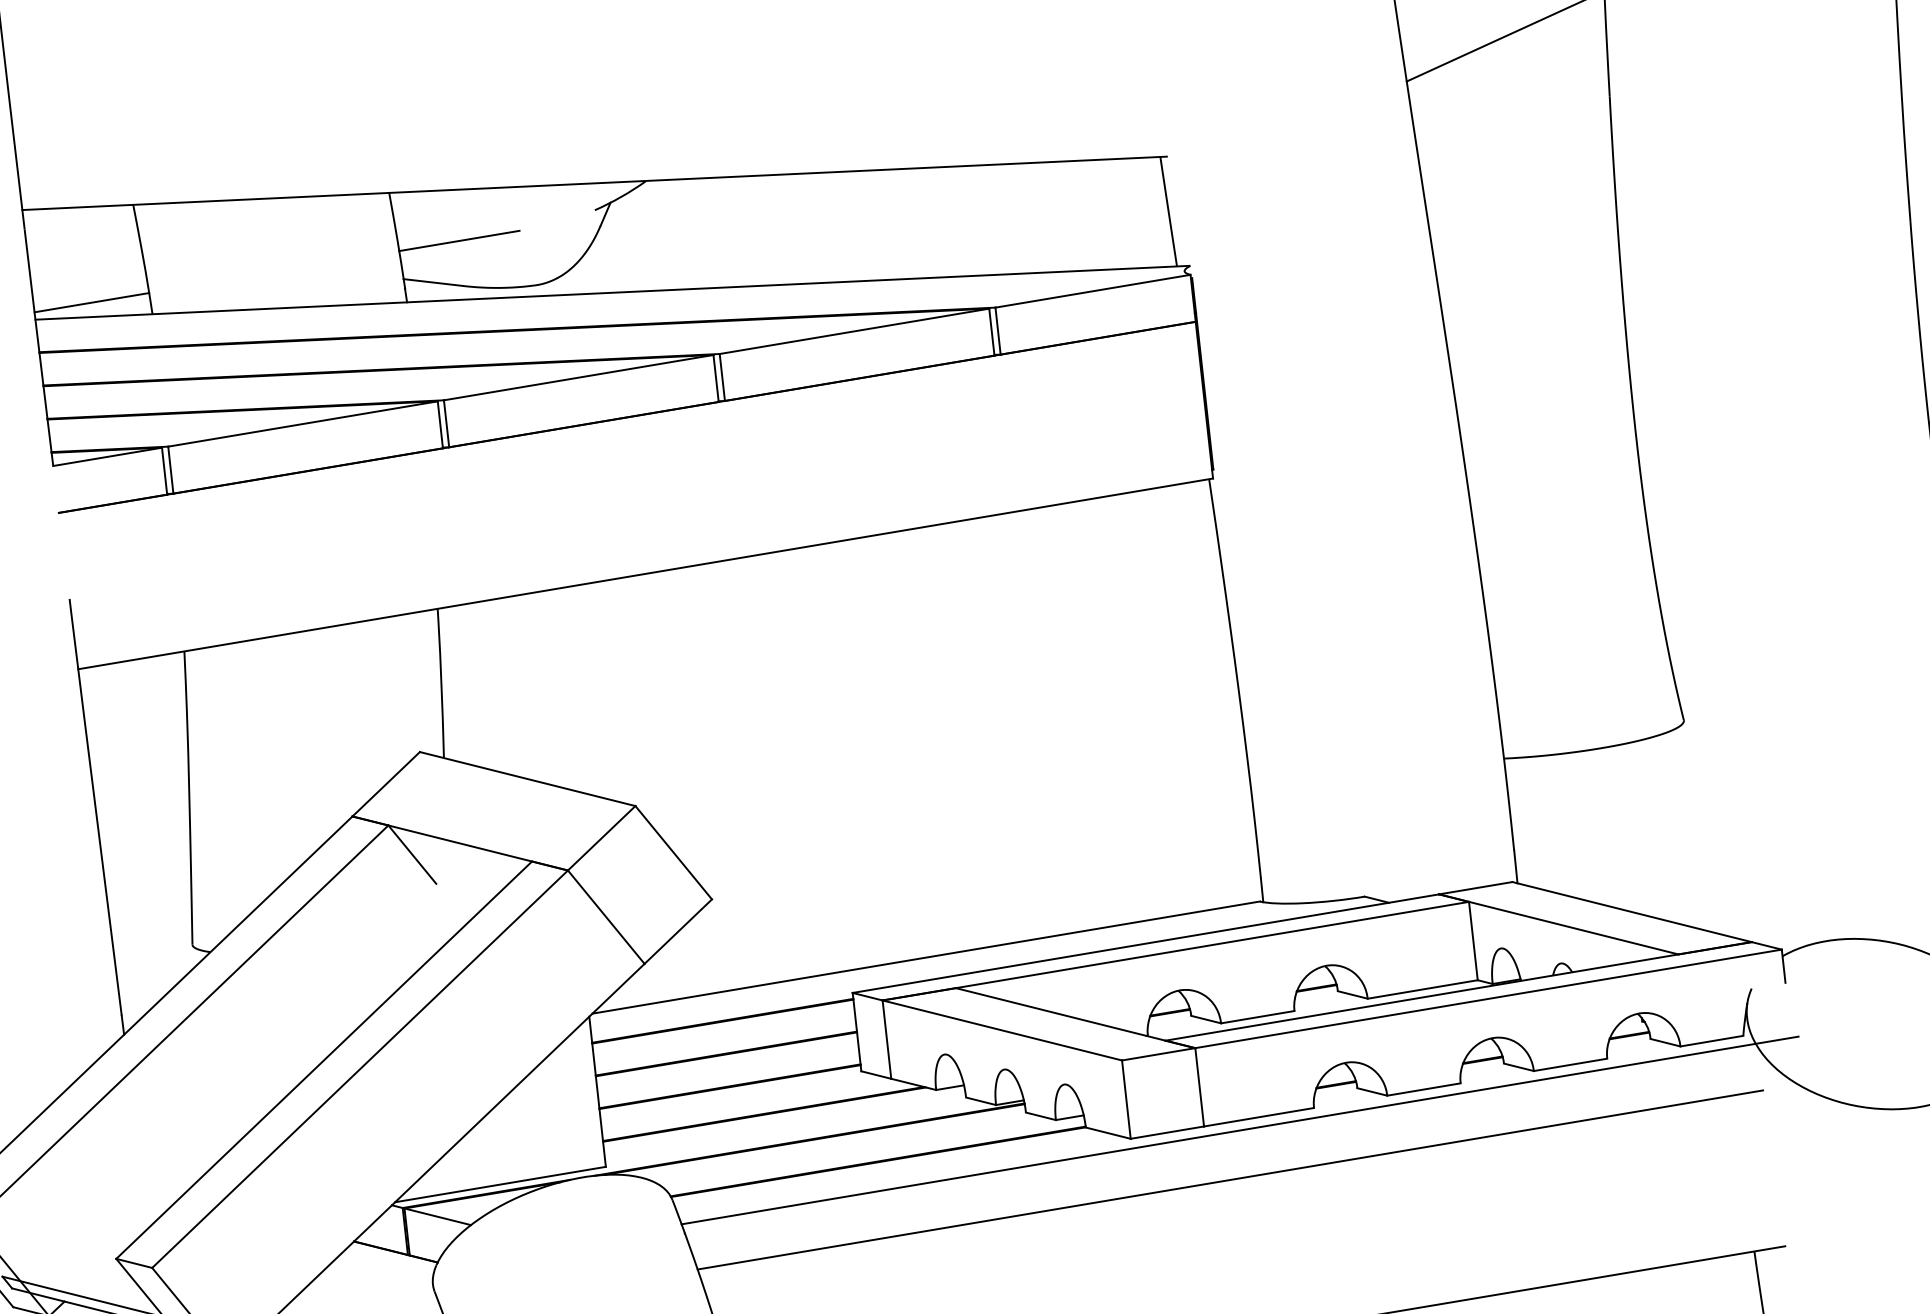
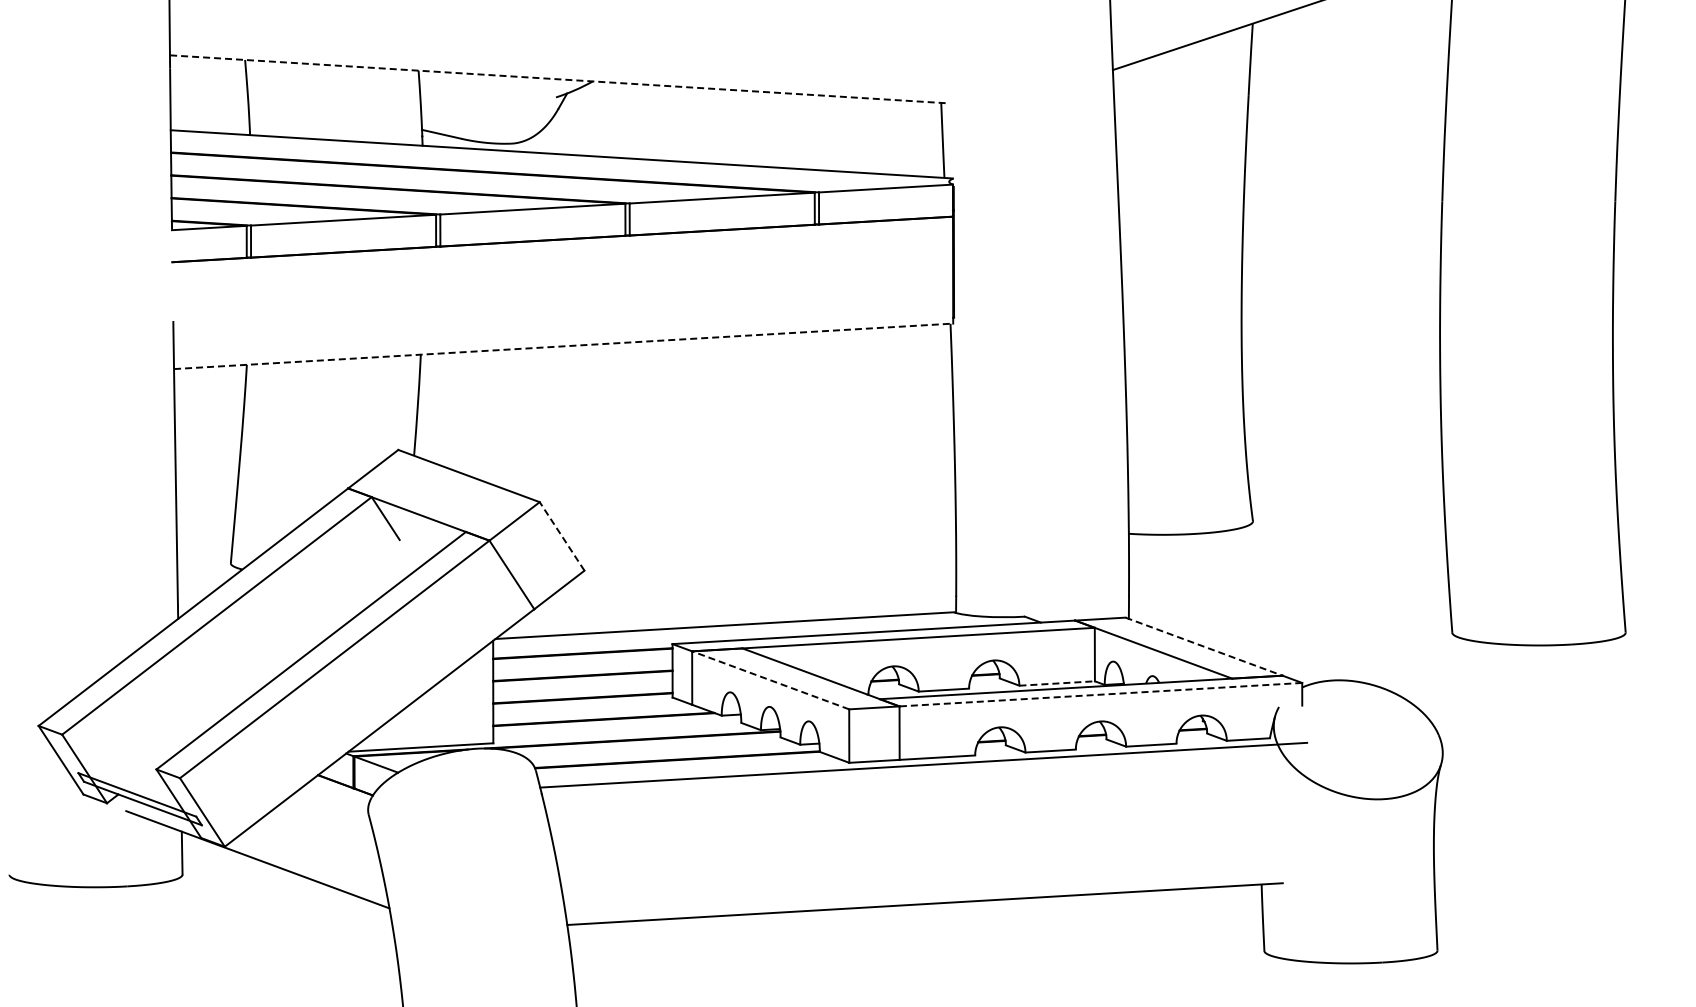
line: (594, 183) -> (557, 79), solid -> dashed
line: (459, 239) -> (462, 107), removed
line: (90, 302) -> (209, 122), removed
line: (646, 573) -> (564, 346), solid -> dashed
line: (674, 852) -> (562, 536), solid -> dashed
line: (1632, 911) -> (1204, 646), solid -> dashed
line: (1423, 989) -> (1057, 683), solid -> dashed
line: (1487, 998) -> (1100, 694), solid -> dashed
line: (1002, 1030) -> (770, 680), solid -> dashed
line: (1230, 1179) -> (913, 797), removed

